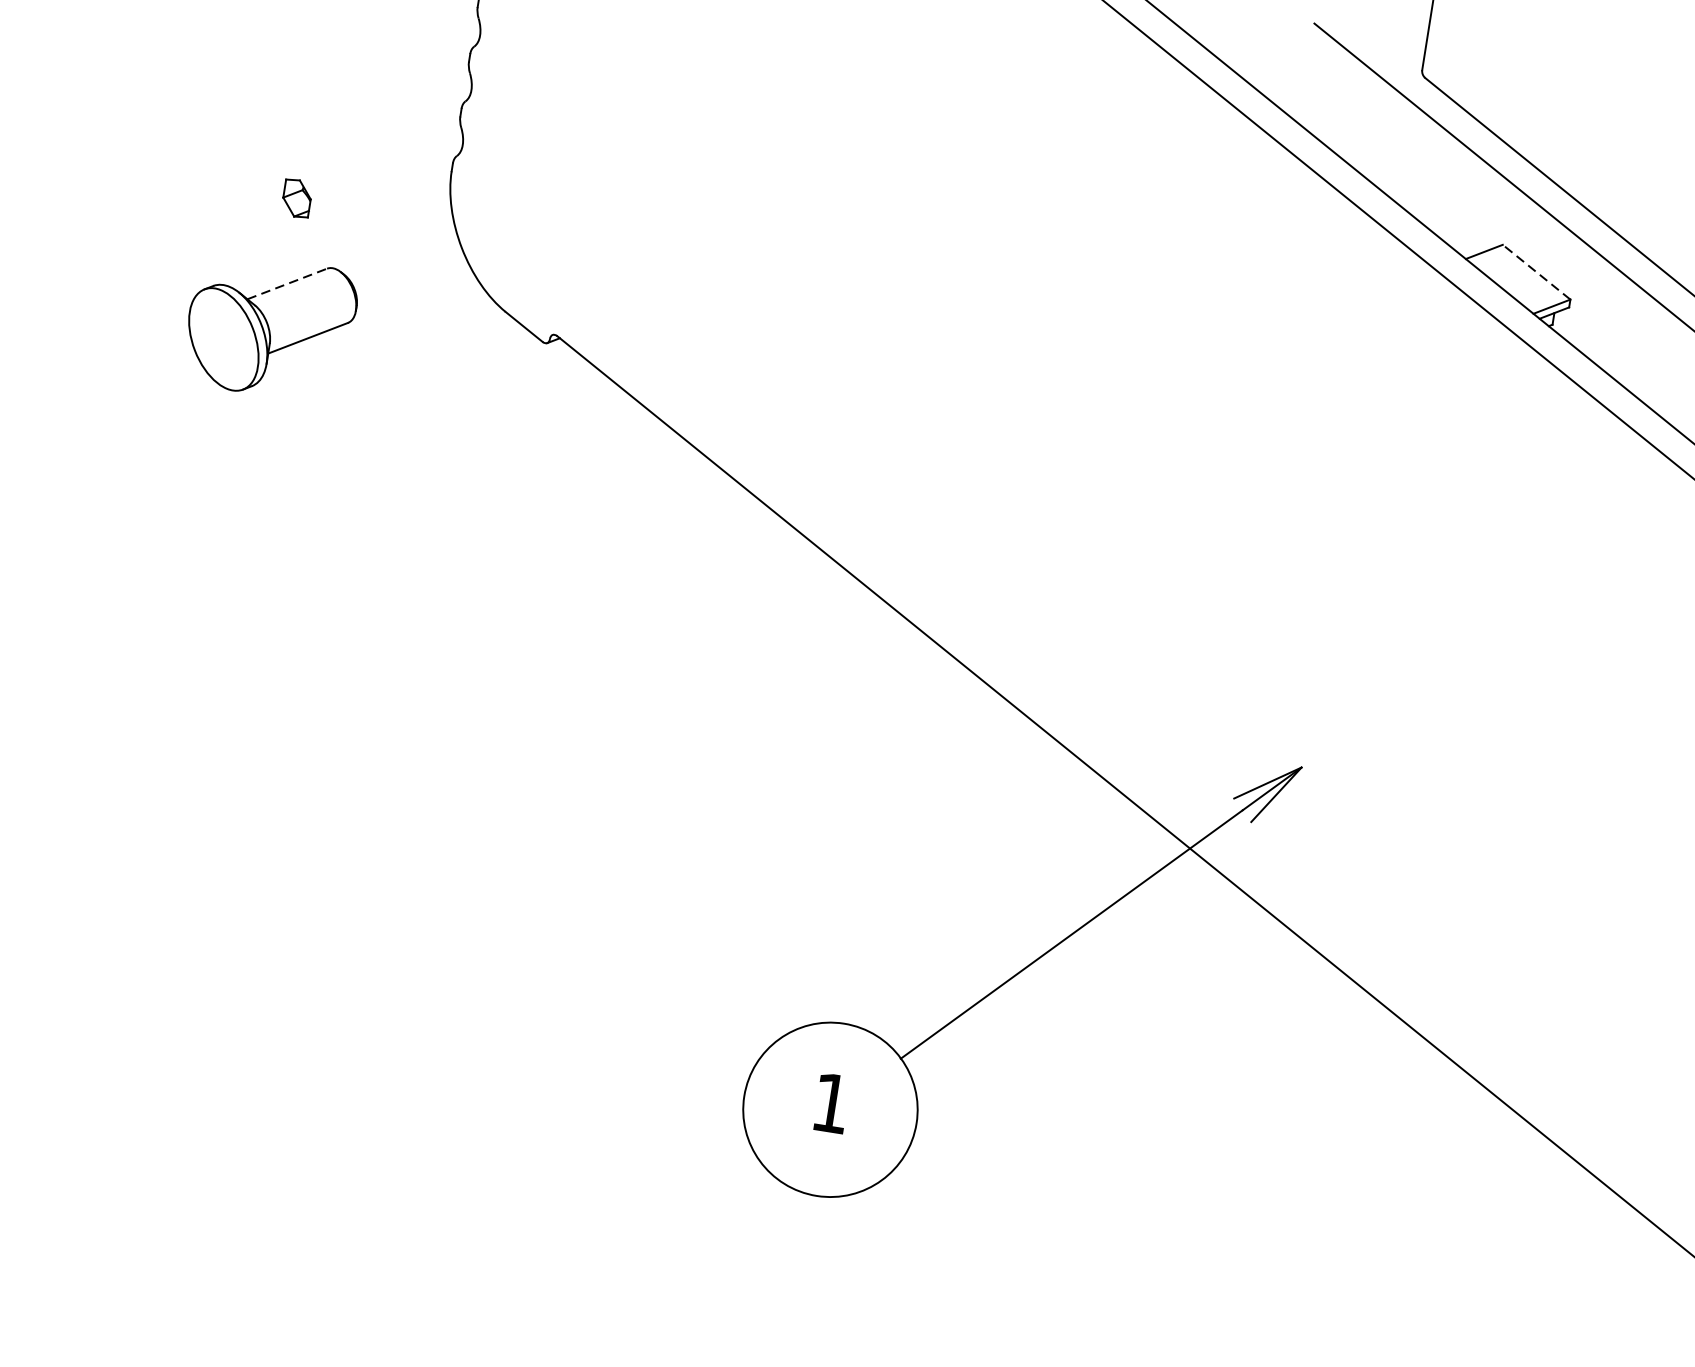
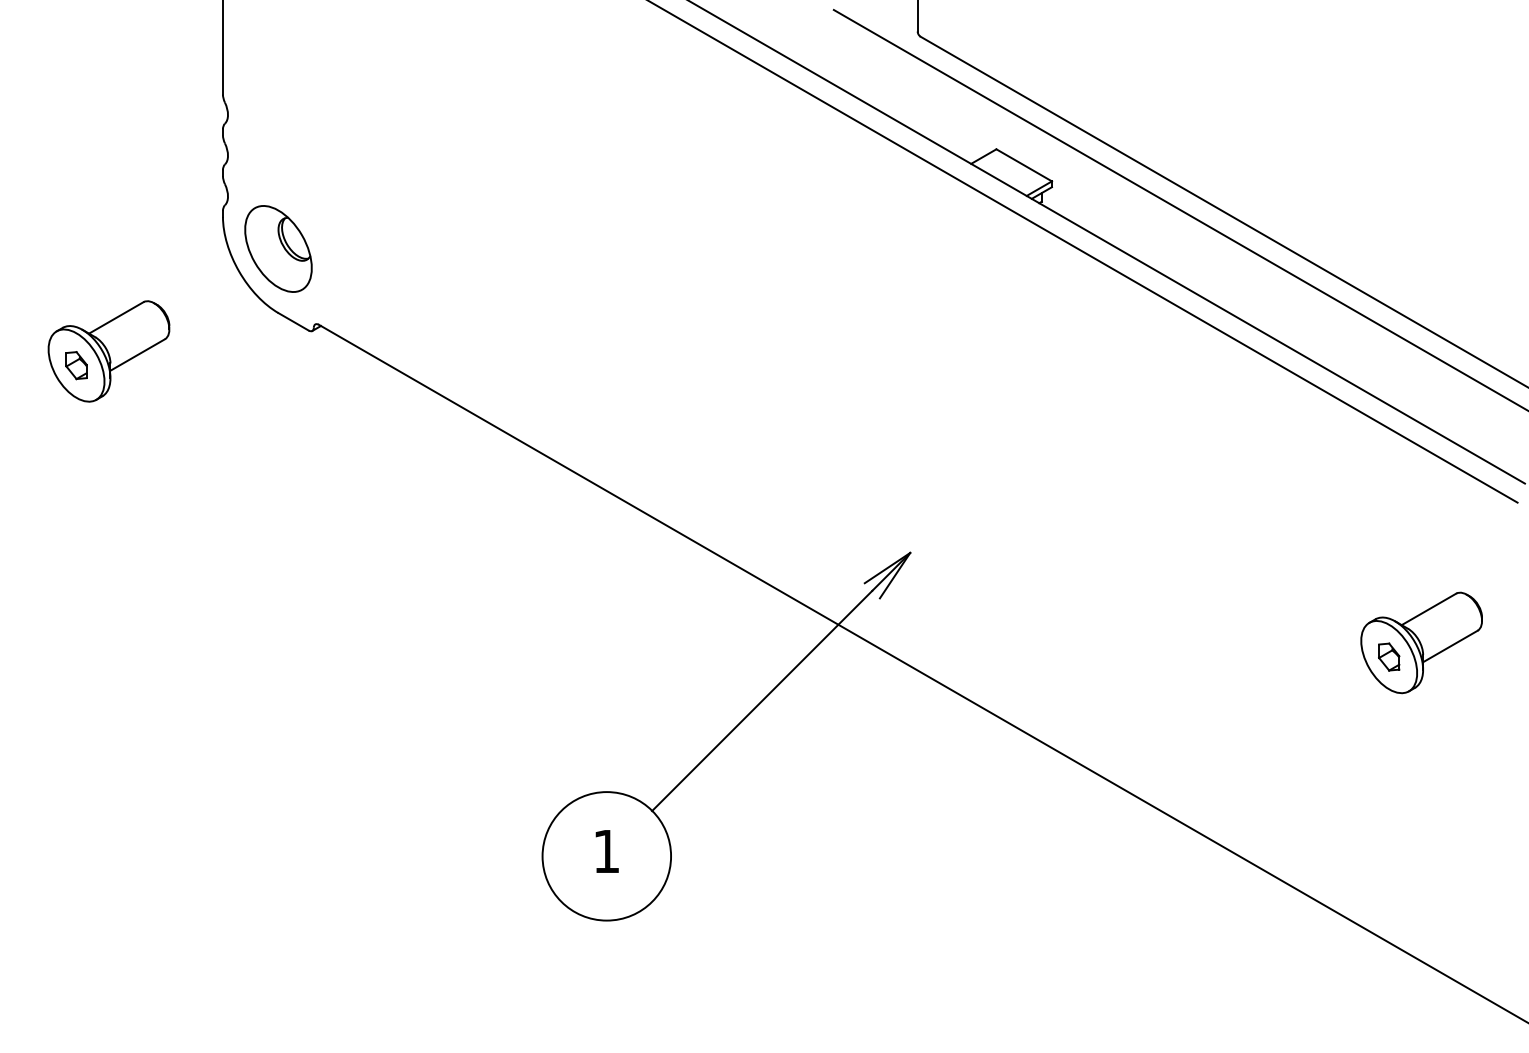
part: (296, 198) -> (76, 365), moved
part: (519, 225) -> (278, 248), added
line: (1535, 272) -> (1023, 165), dashed -> solid
line: (287, 283) -> (116, 317), dashed -> solid

